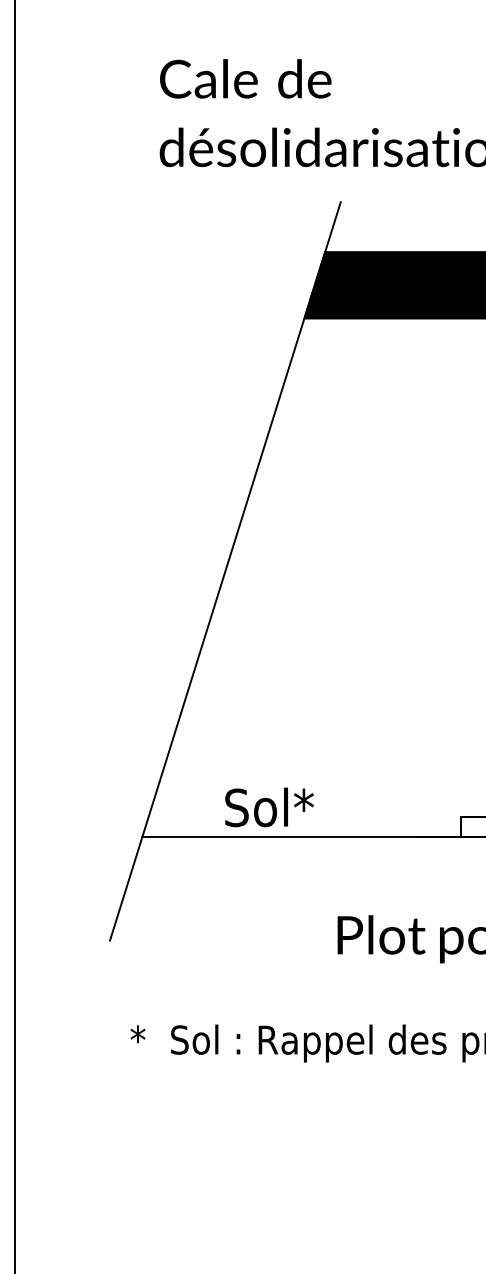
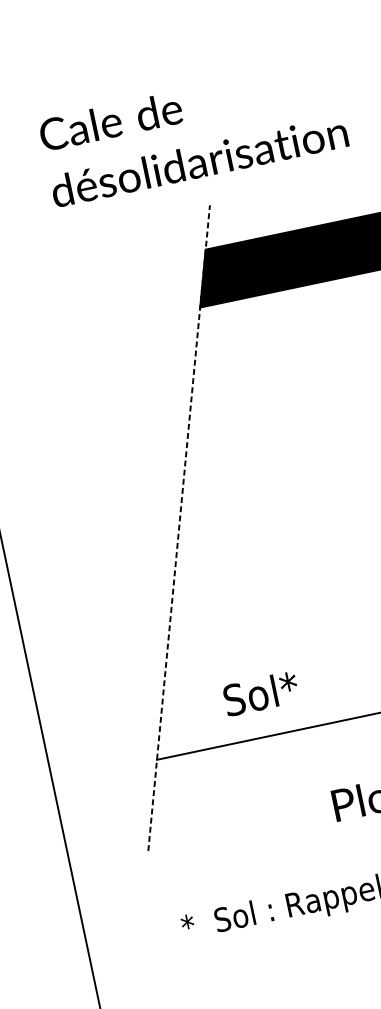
line: (225, 570) -> (179, 527), solid -> dashed
text: (269, 807) -> (261, 693), moved

